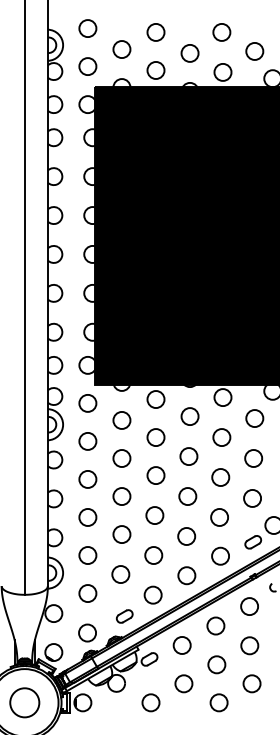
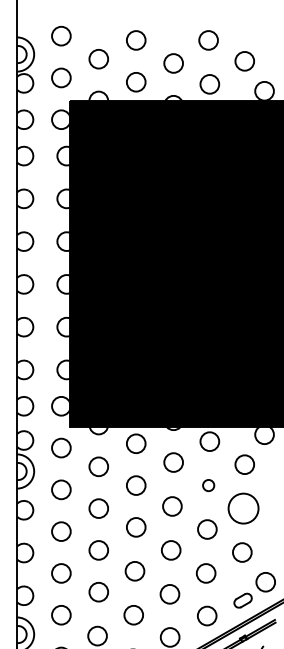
circle: (221, 437) -> (208, 485), size x0.6
circle: (253, 458) -> (243, 508), size x1.6

